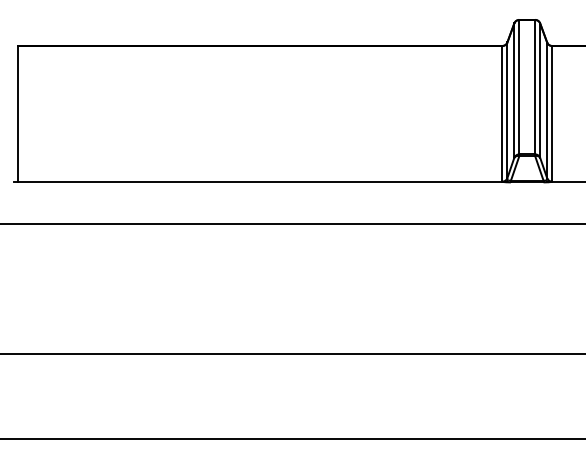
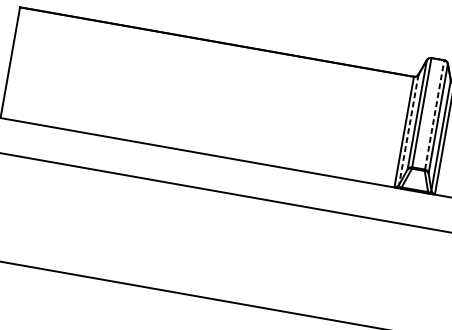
line: (535, 86) -> (435, 114), solid -> dashed
line: (507, 110) -> (408, 129), solid -> dashed

